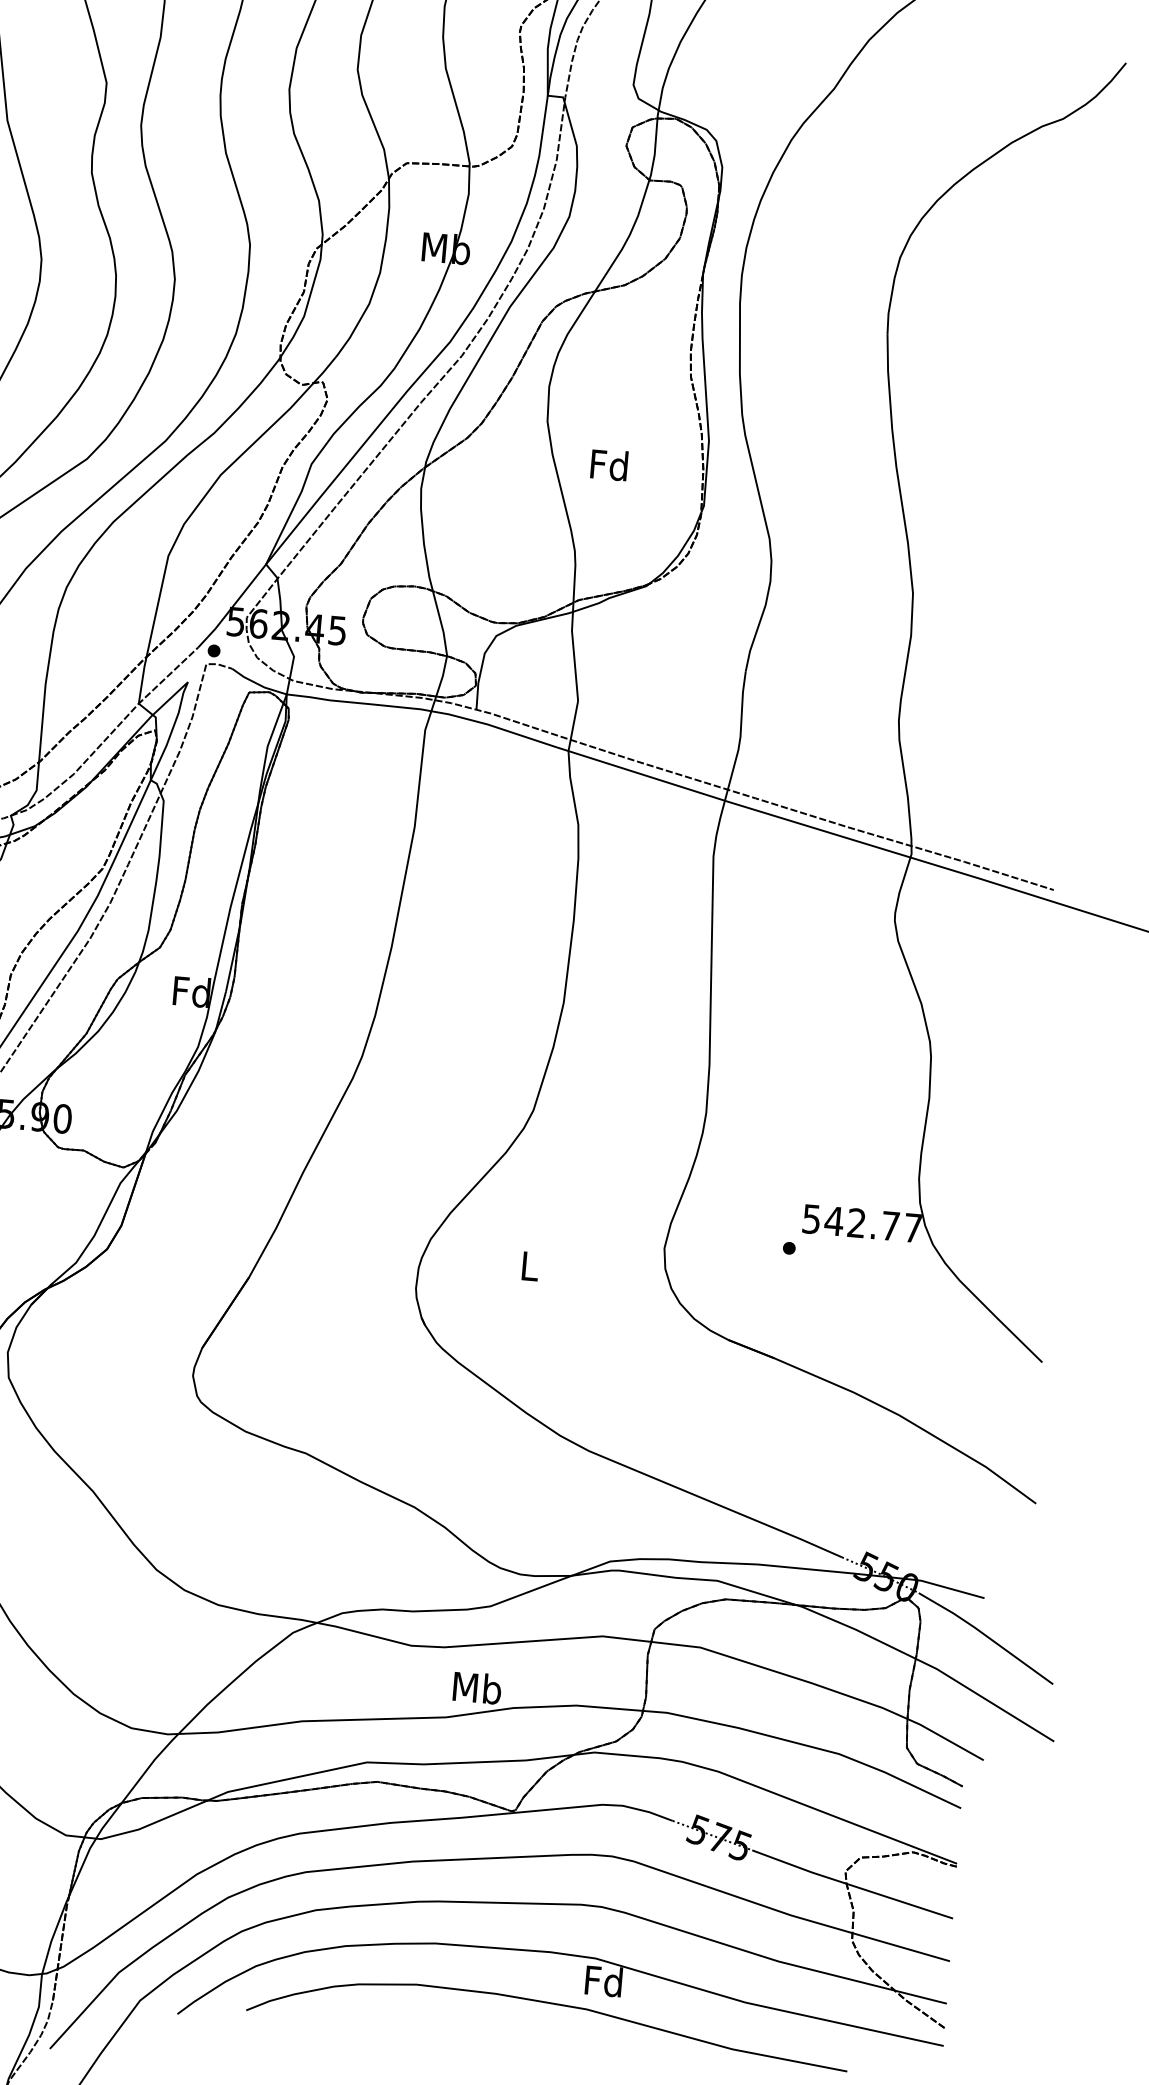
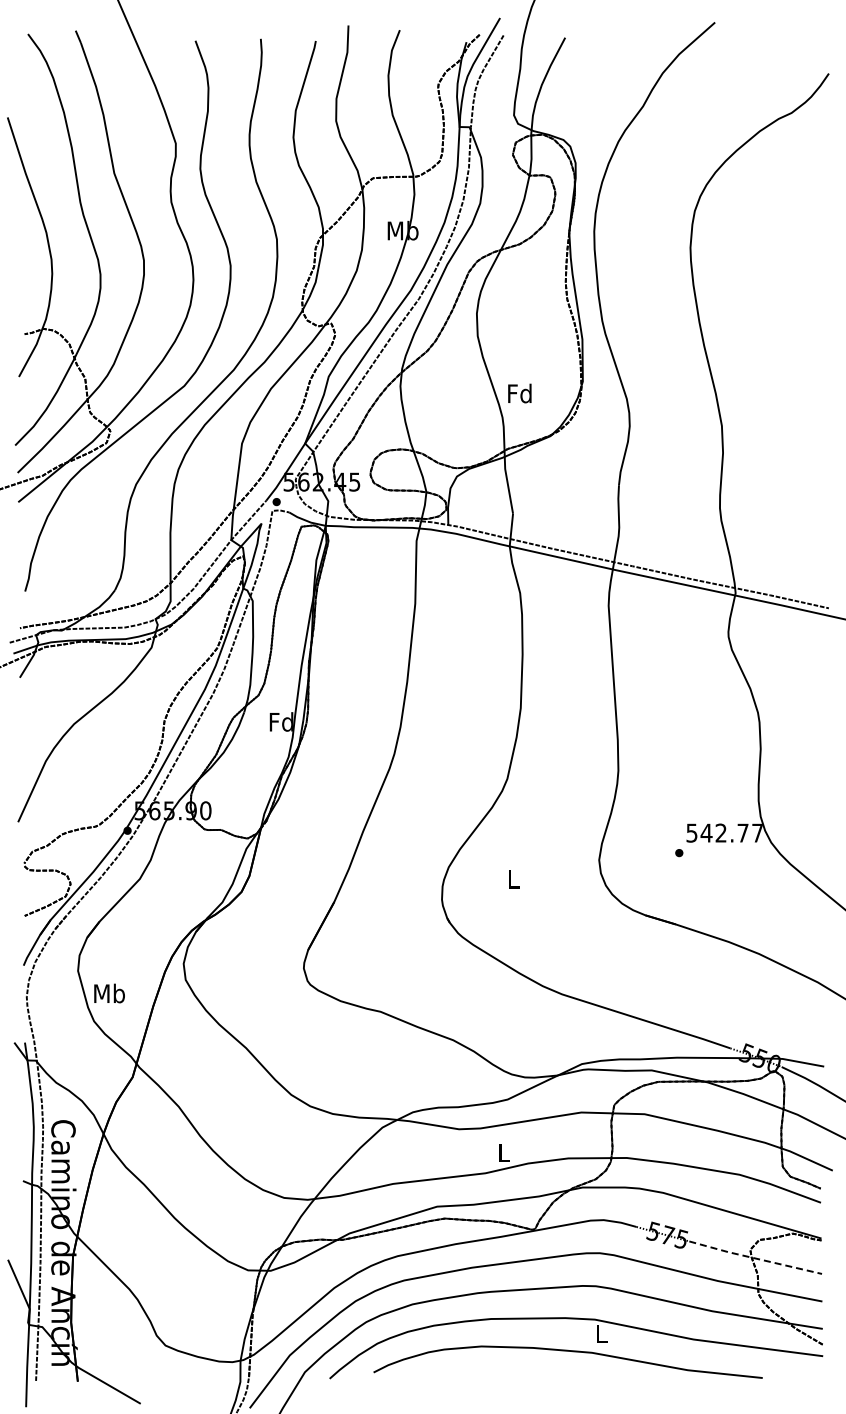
text: (608, 464) -> (519, 393), moved
text: (476, 1687) -> (503, 1152), Mb -> L
line: (852, 1885) -> (755, 1258), solid -> dashed
text: (603, 1980) -> (601, 1333), Fd -> L

